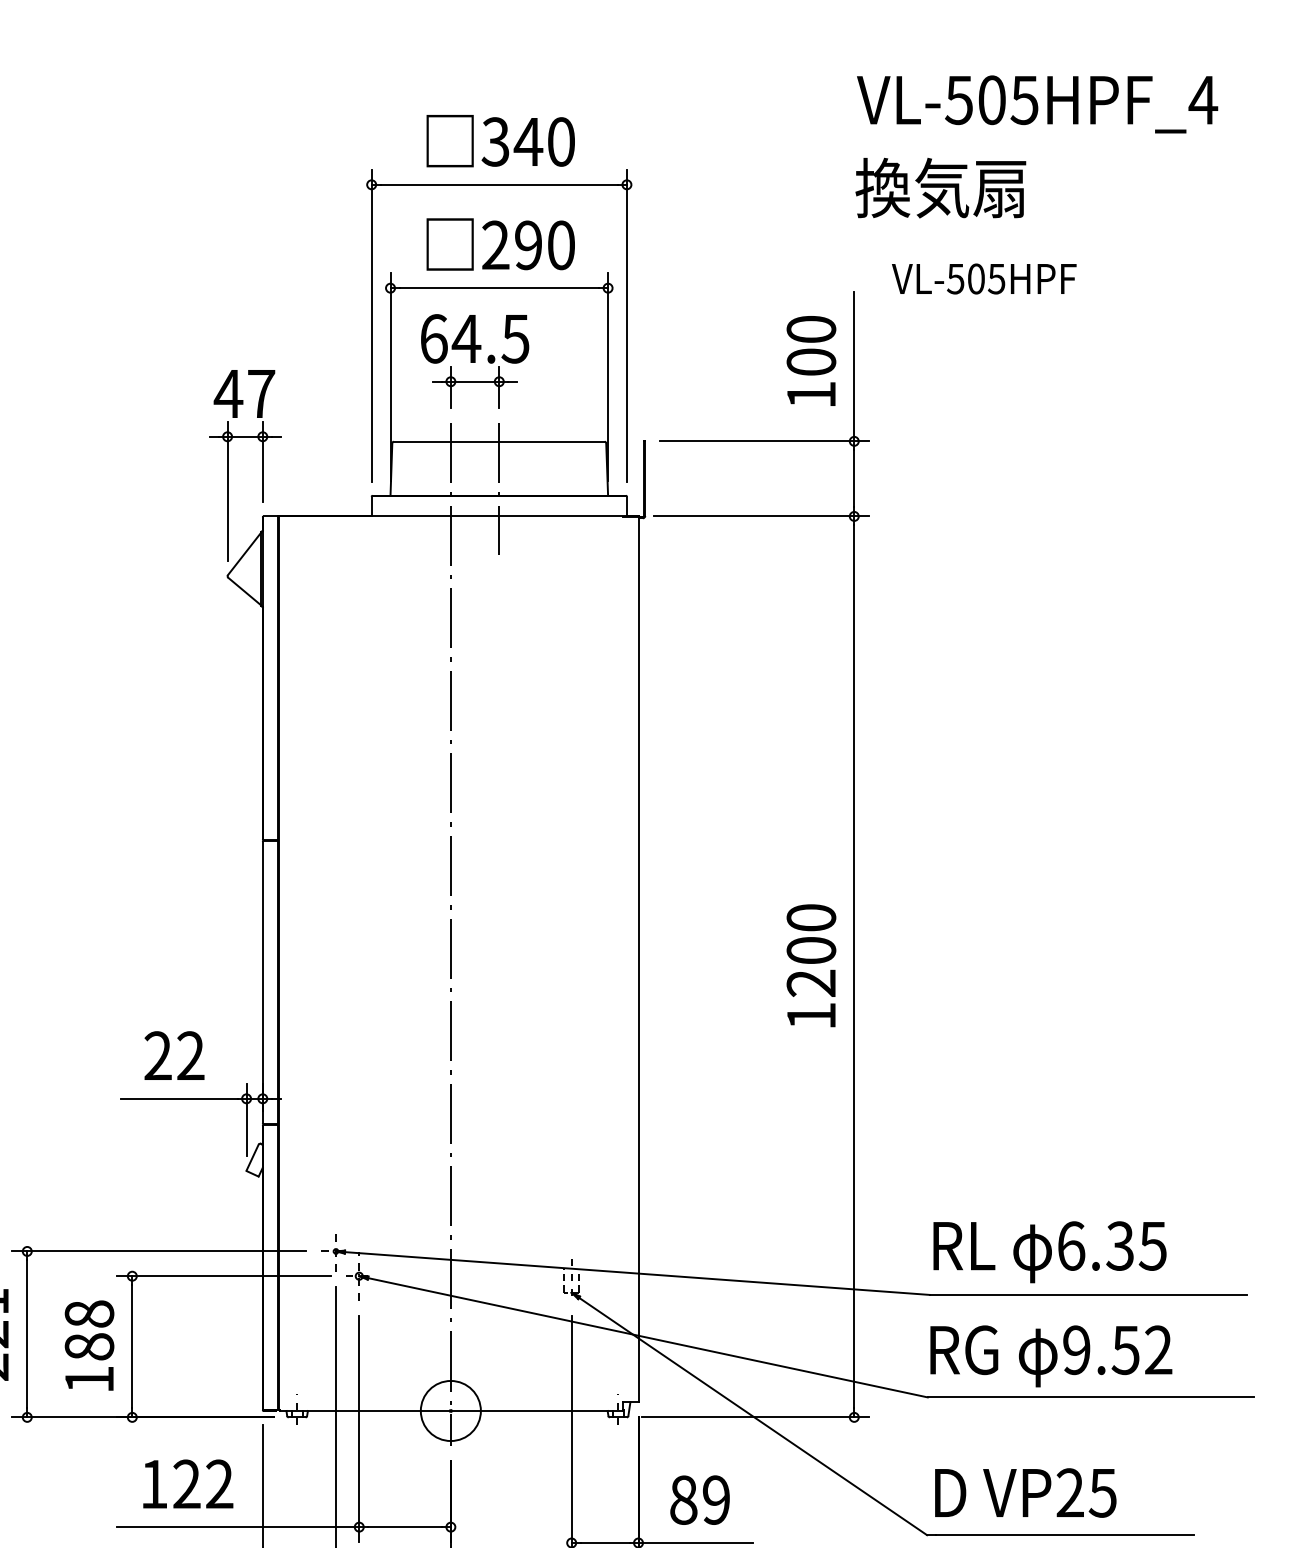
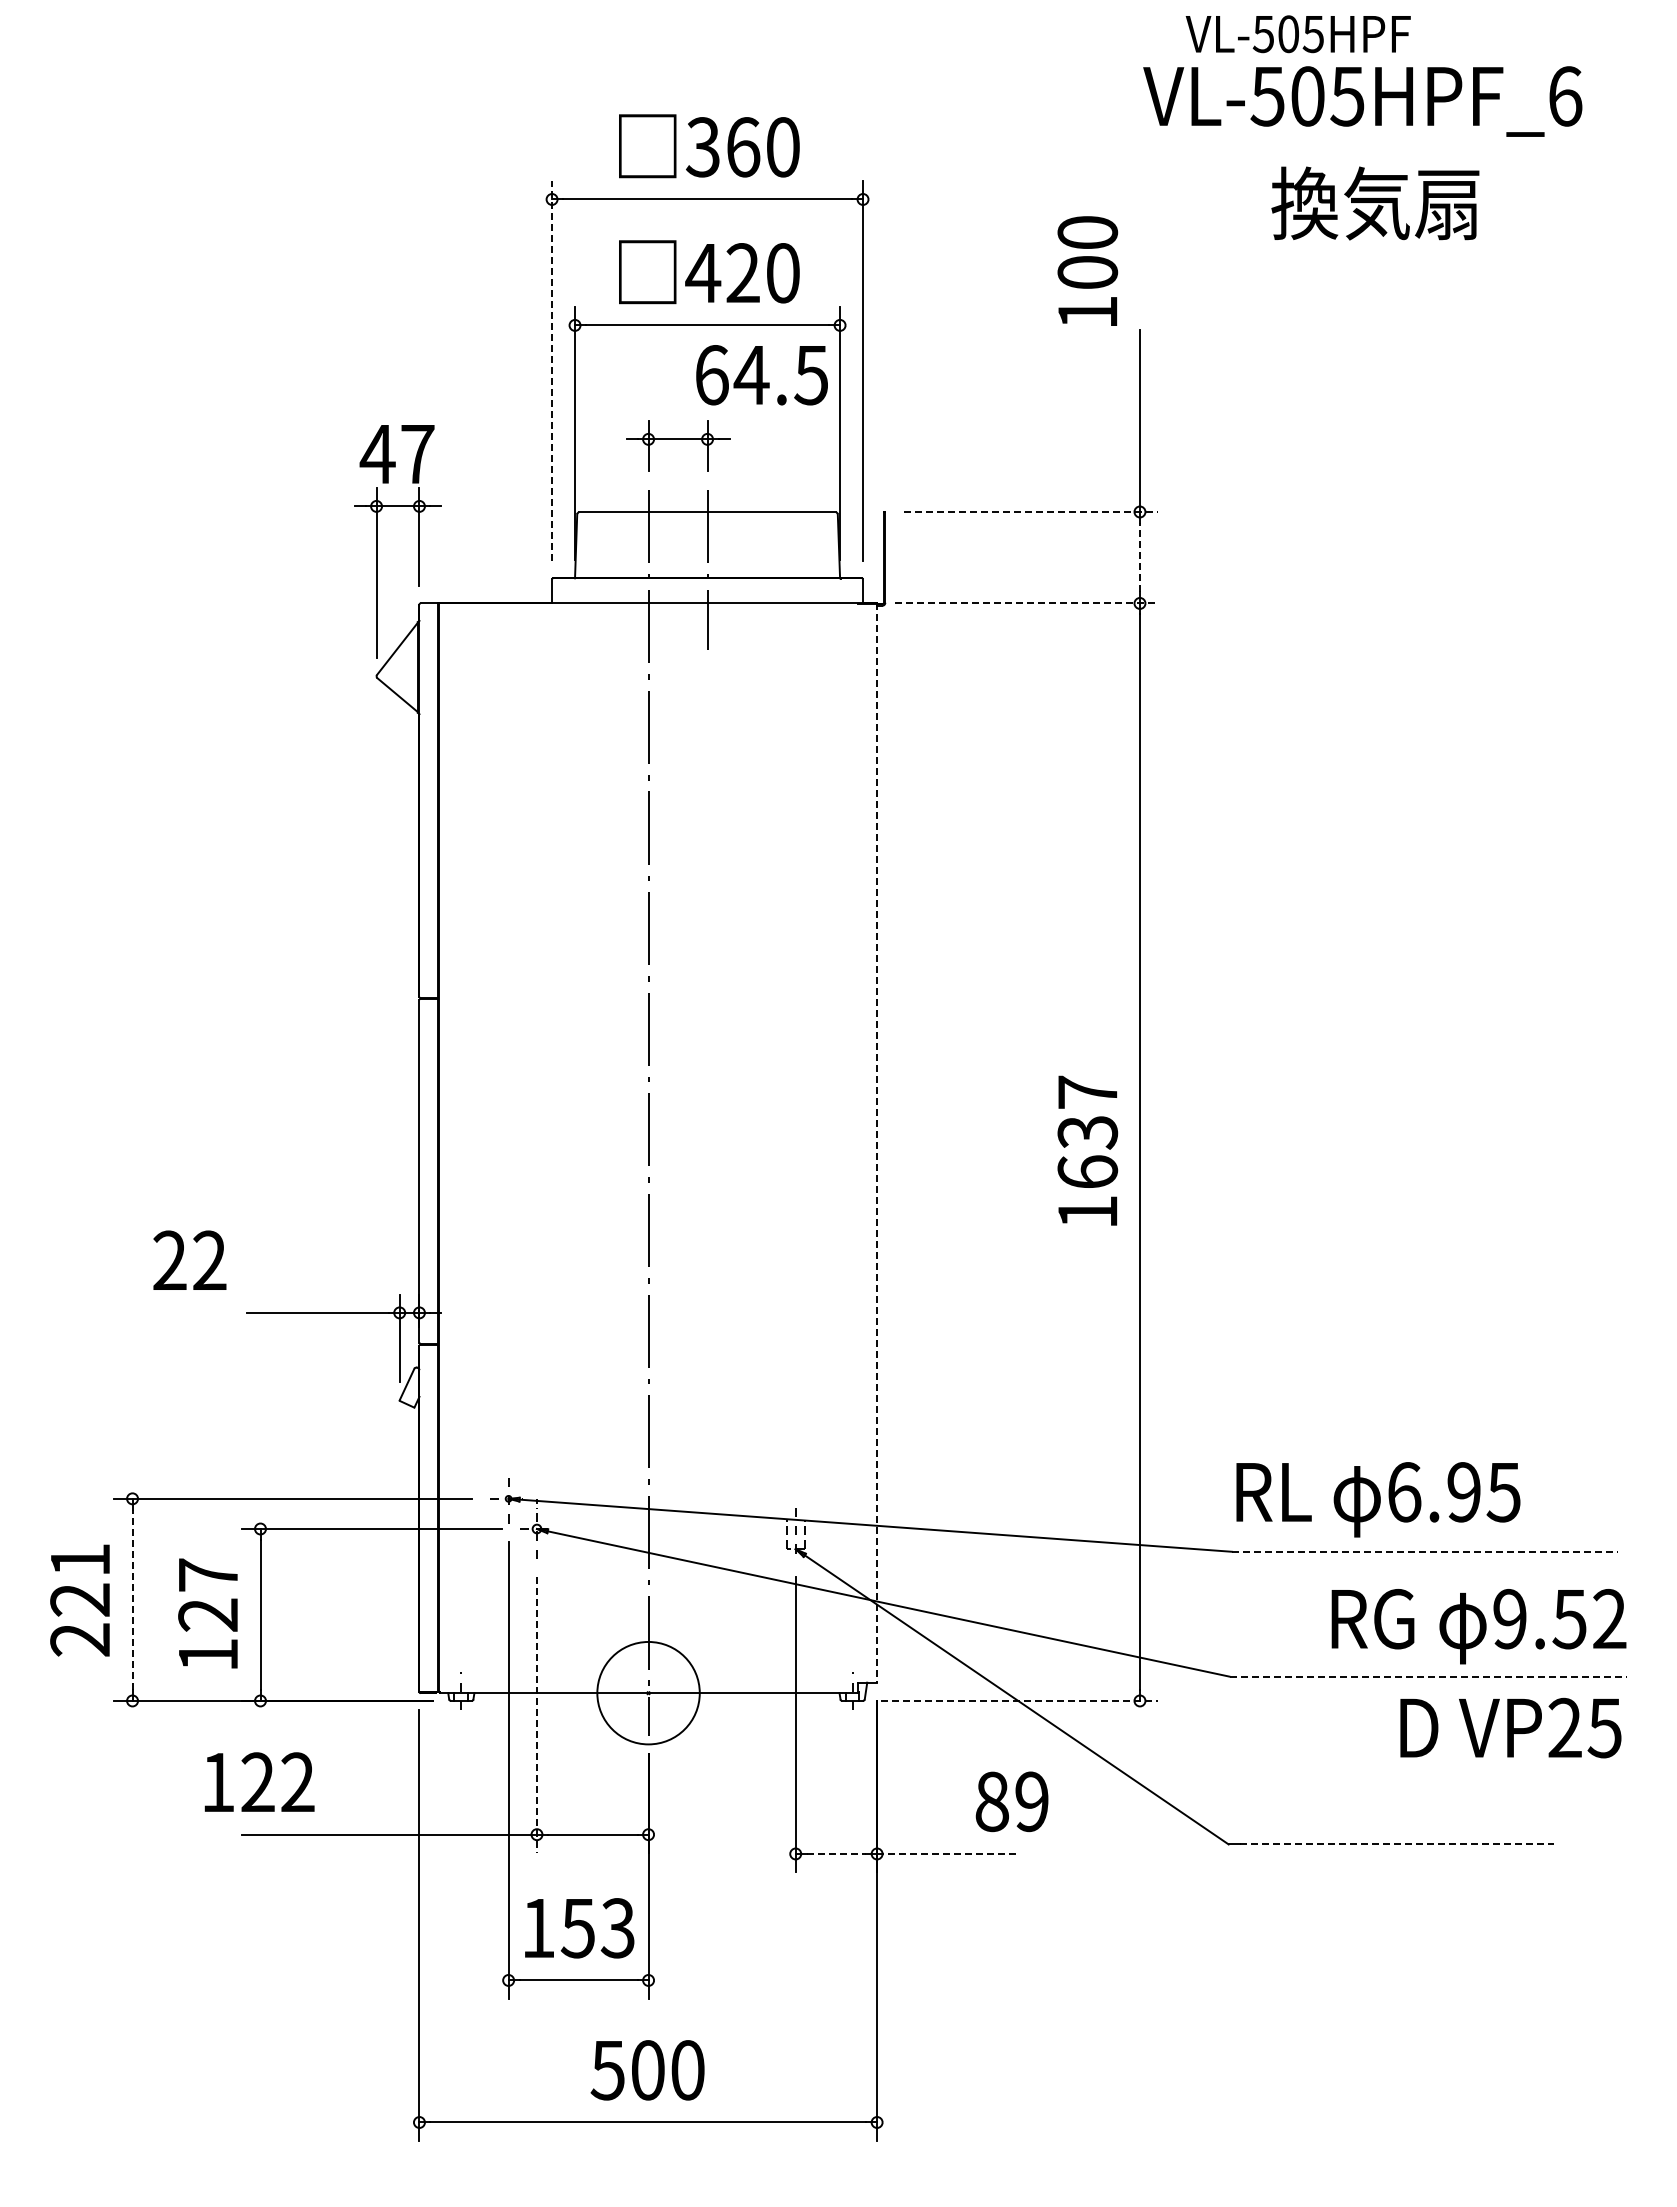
text: (1203, 100) -> (1565, 96), VL-505HPF_4 -> VL-505HPF_6
text: (528, 142) -> (743, 147), 340 -> 360
text: (940, 188) -> (1375, 203), moved
text: (511, 245) -> (722, 273), 290 -> 420
text: (983, 279) -> (1297, 34), moved
line: (372, 326) -> (552, 371), solid -> dashed
text: (474, 339) -> (761, 375), moved
text: (811, 360) -> (1087, 270), moved
line: (765, 441) -> (1031, 512), solid -> dashed
line: (853, 478) -> (1139, 557), solid -> dashed
line: (761, 516) -> (1027, 603), solid -> dashed
text: (811, 949) -> (1087, 1131), 1200 -> 1637
line: (638, 959) -> (877, 1143), solid -> dashed
text: (174, 1054) -> (189, 1259), moved
text: (1119, 1246) -> (1463, 1492), 6.35 -> 6.95
line: (1088, 1294) -> (1425, 1551), solid -> dashed
text: (89, 1329) -> (208, 1594), 188 -> 127
line: (27, 1334) -> (132, 1599), solid -> dashed
text: (1050, 1356) -> (1478, 1626), moved
line: (1091, 1397) -> (1428, 1676), solid -> dashed
circle: (450, 1410) -> (648, 1692), size x1.4
line: (755, 1417) -> (1019, 1700), solid -> dashed
line: (358, 1429) -> (536, 1715), solid -> dashed
text: (188, 1483) -> (259, 1781), moved
text: (1025, 1492) -> (1510, 1727), moved
text: (699, 1499) -> (1011, 1801), moved
line: (1065, 1535) -> (1397, 1844), solid -> dashed
line: (605, 1542) -> (836, 1853), solid -> dashed
line: (695, 1542) -> (946, 1853), solid -> dashed

